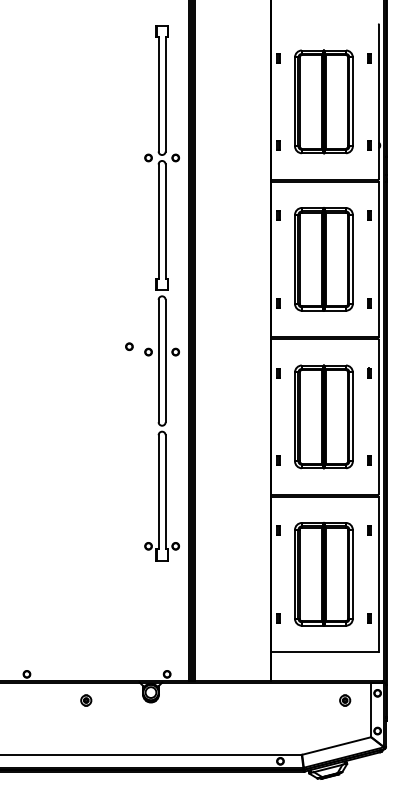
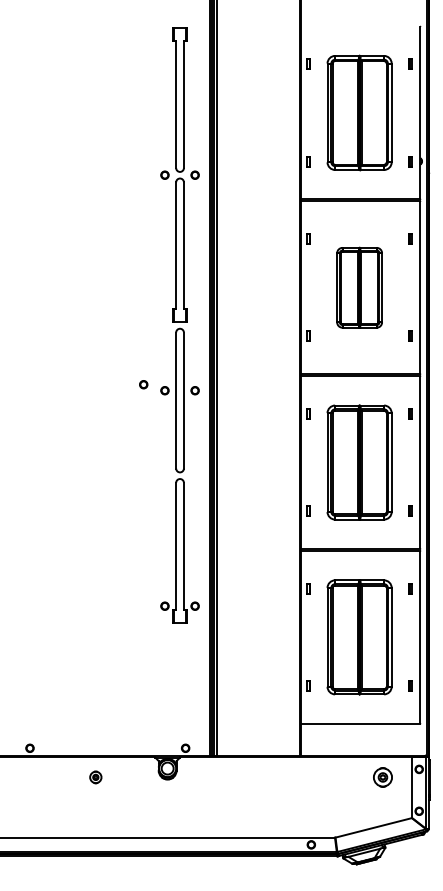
part: (323, 259) -> (359, 287), size x0.7
part: (345, 700) -> (383, 777), size x1.6

